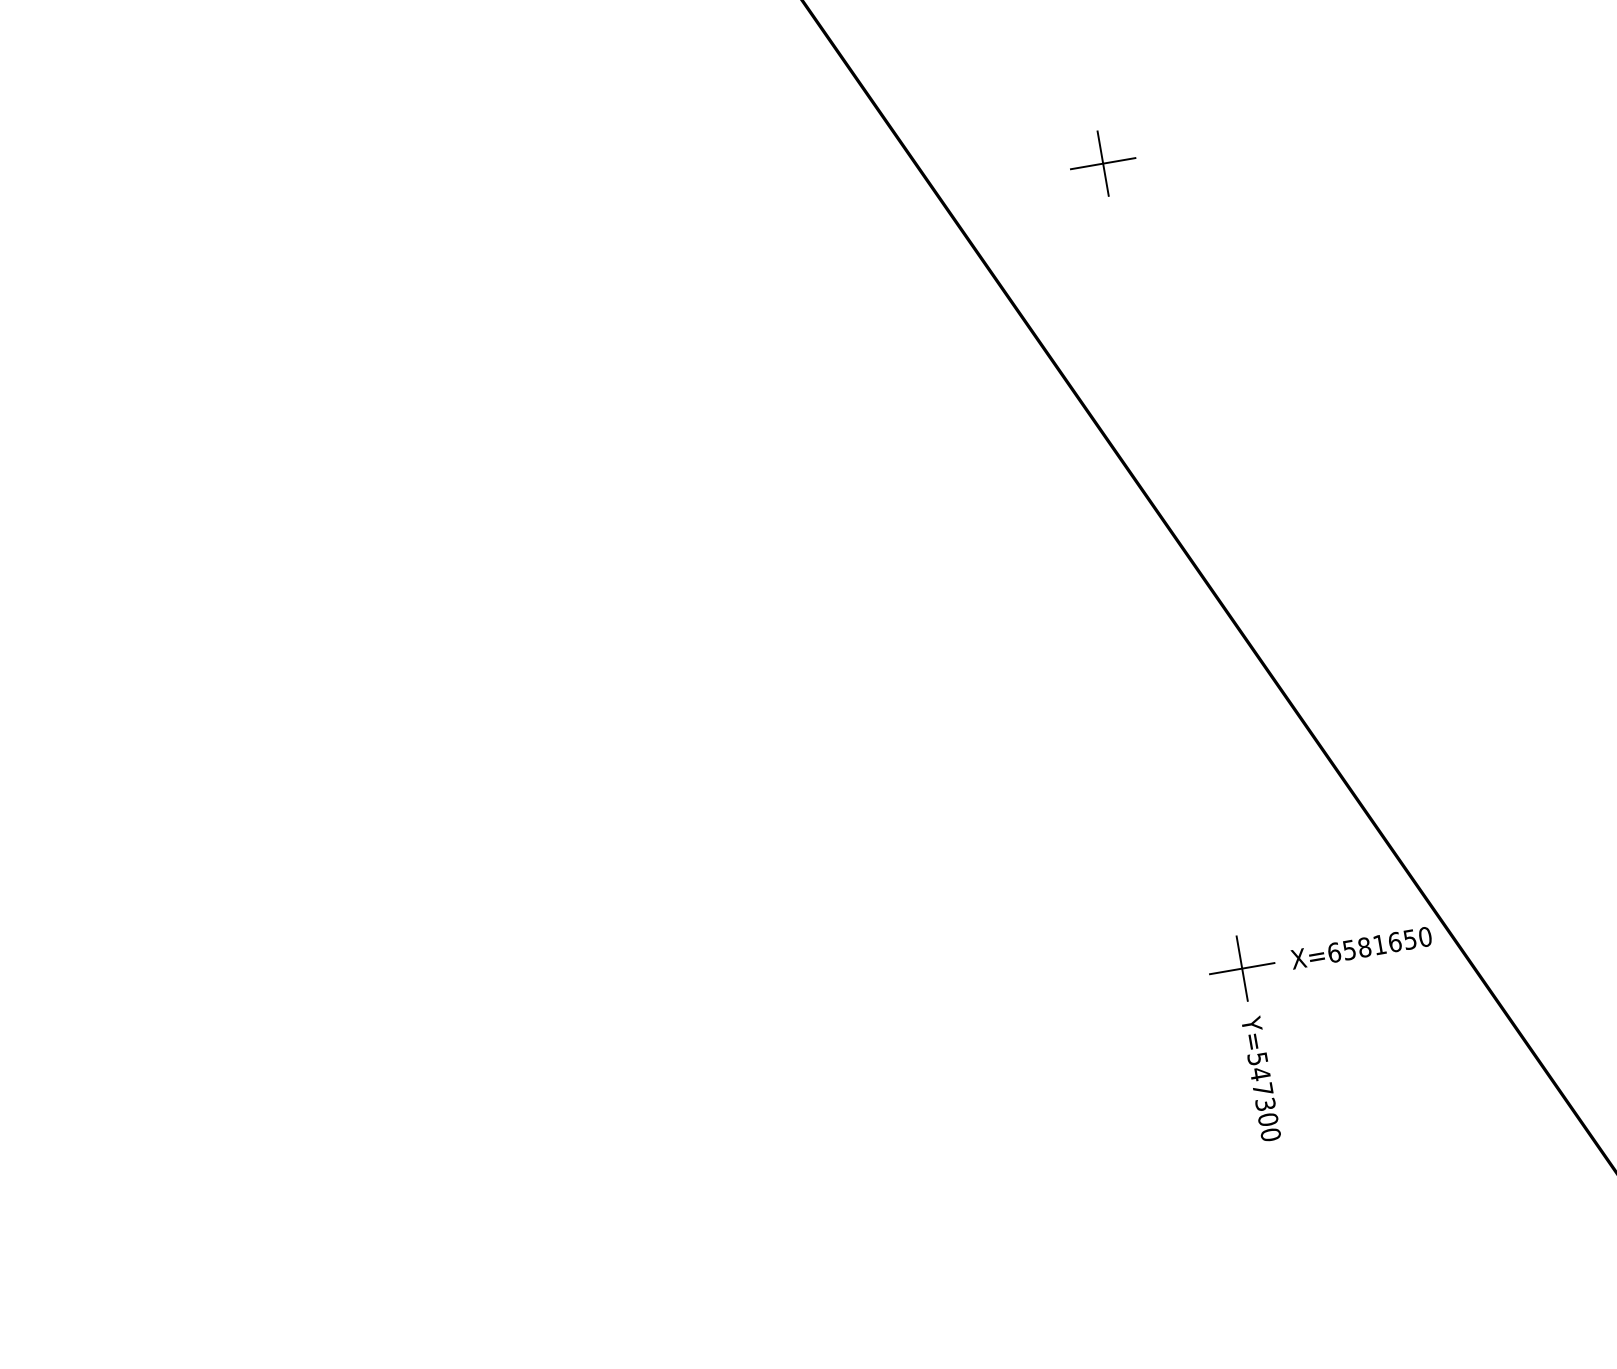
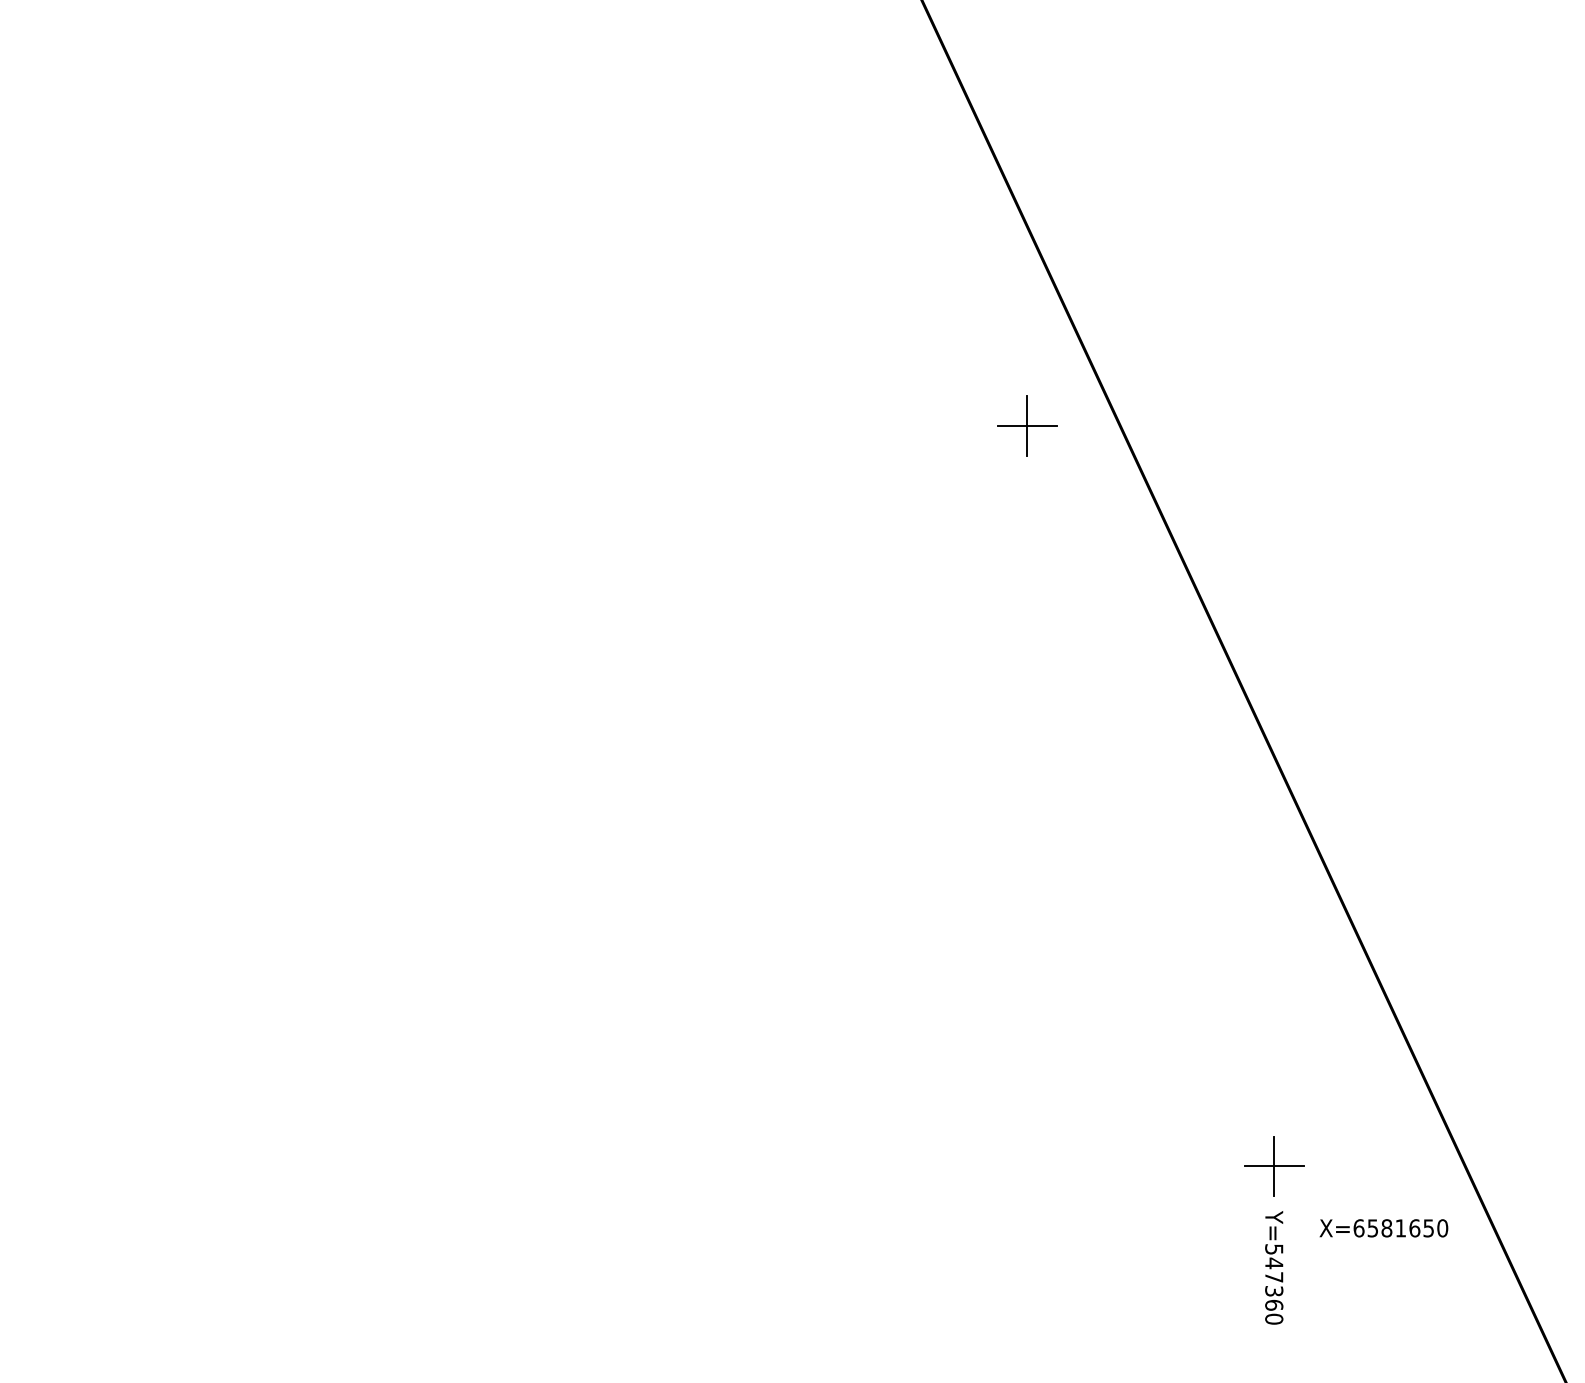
part: (1103, 163) -> (1027, 425), moved
text: (1360, 948) -> (1383, 1228), moved
text: (1268, 1118) -> (1274, 1304), Y=547300 -> Y=547360

